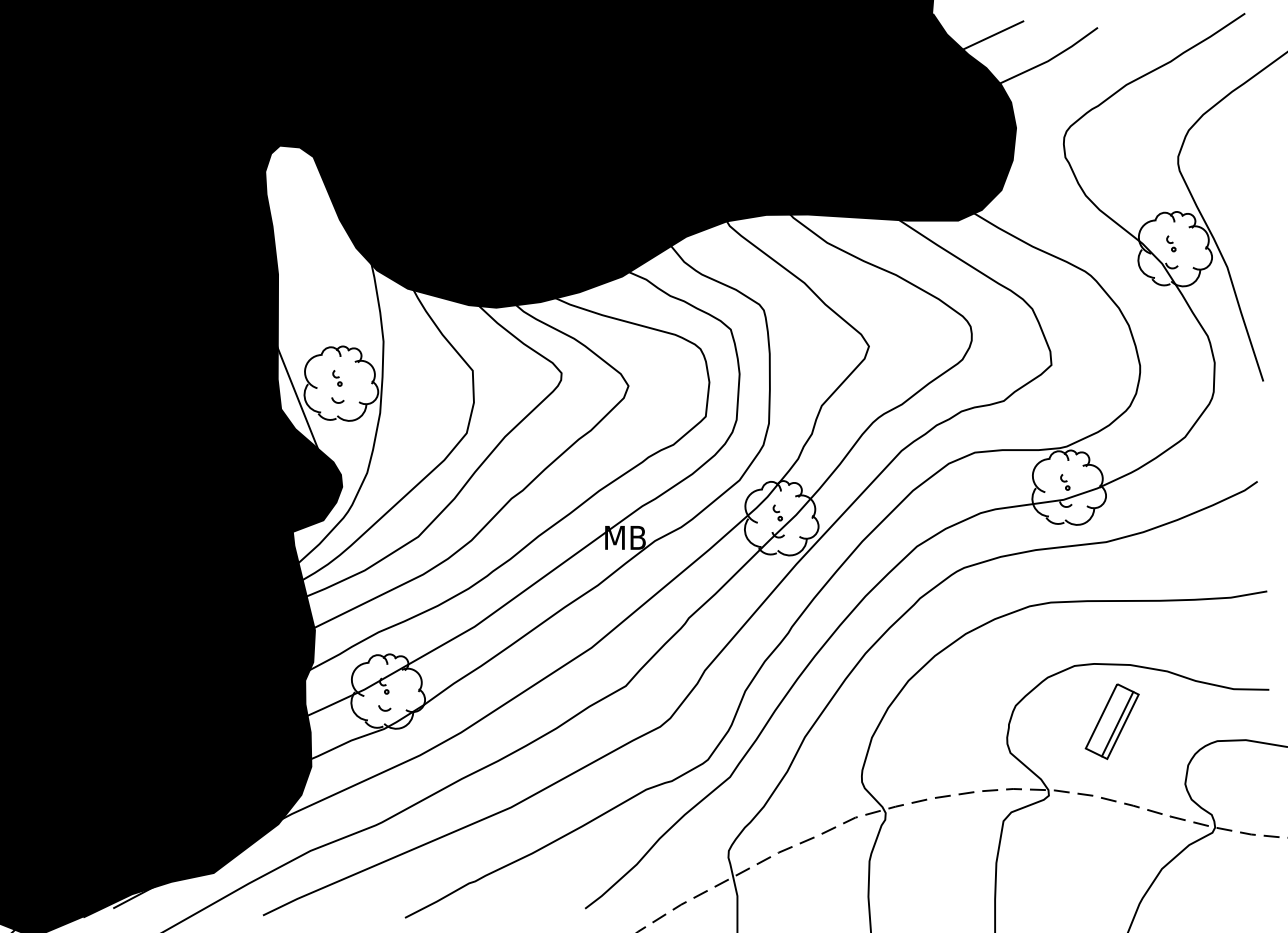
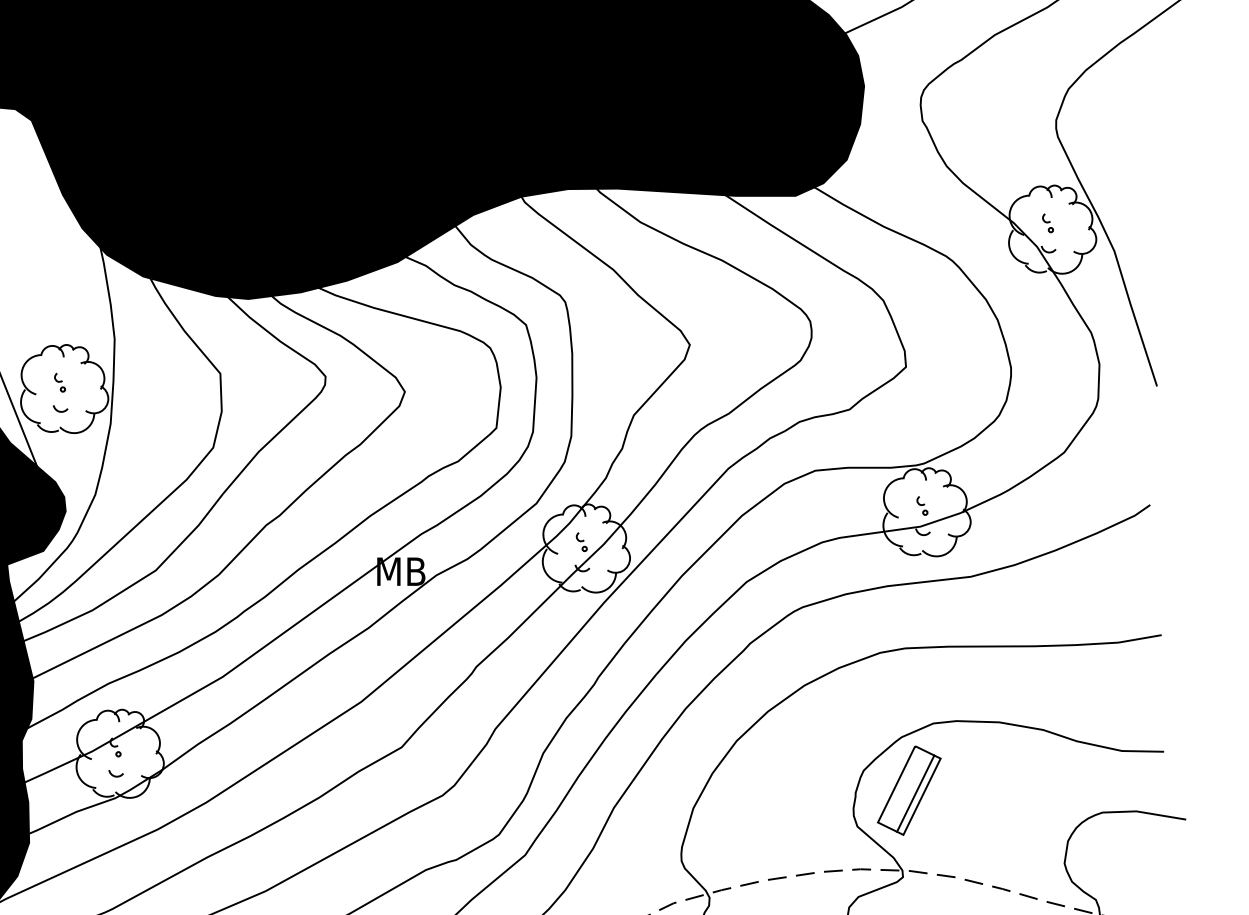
part: (1111, 721) -> (908, 790), moved

